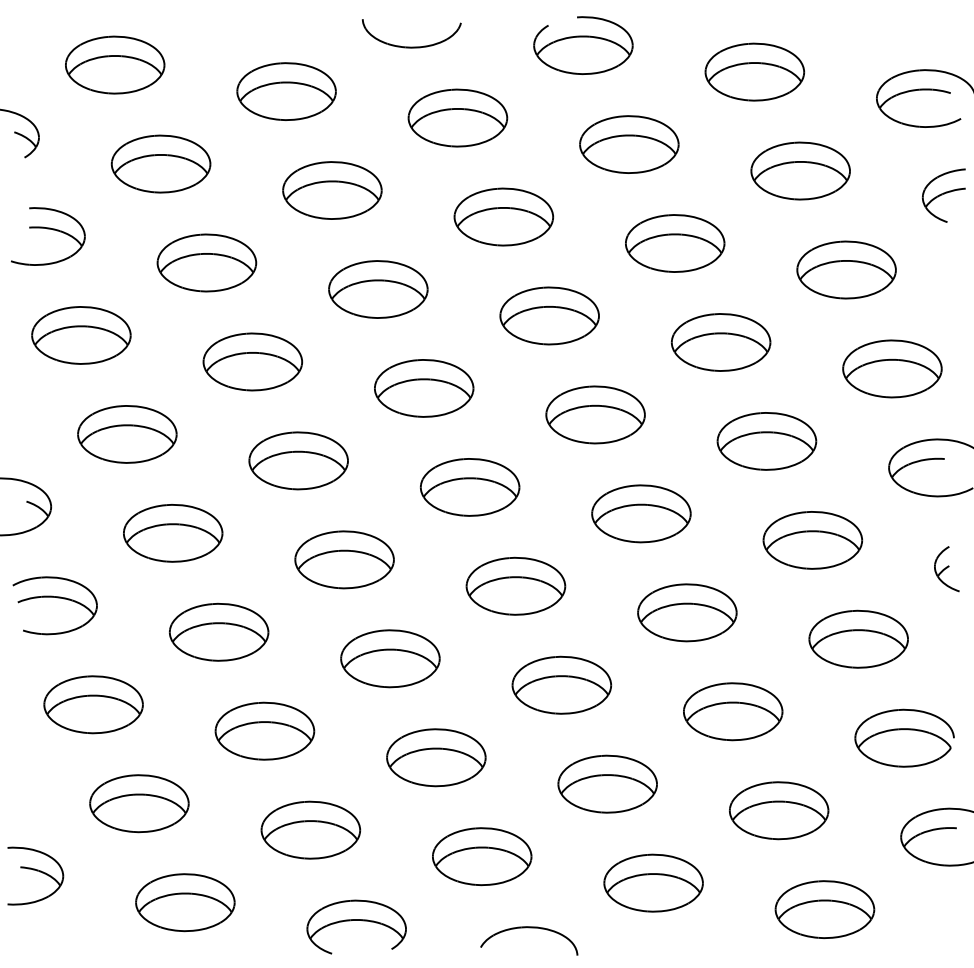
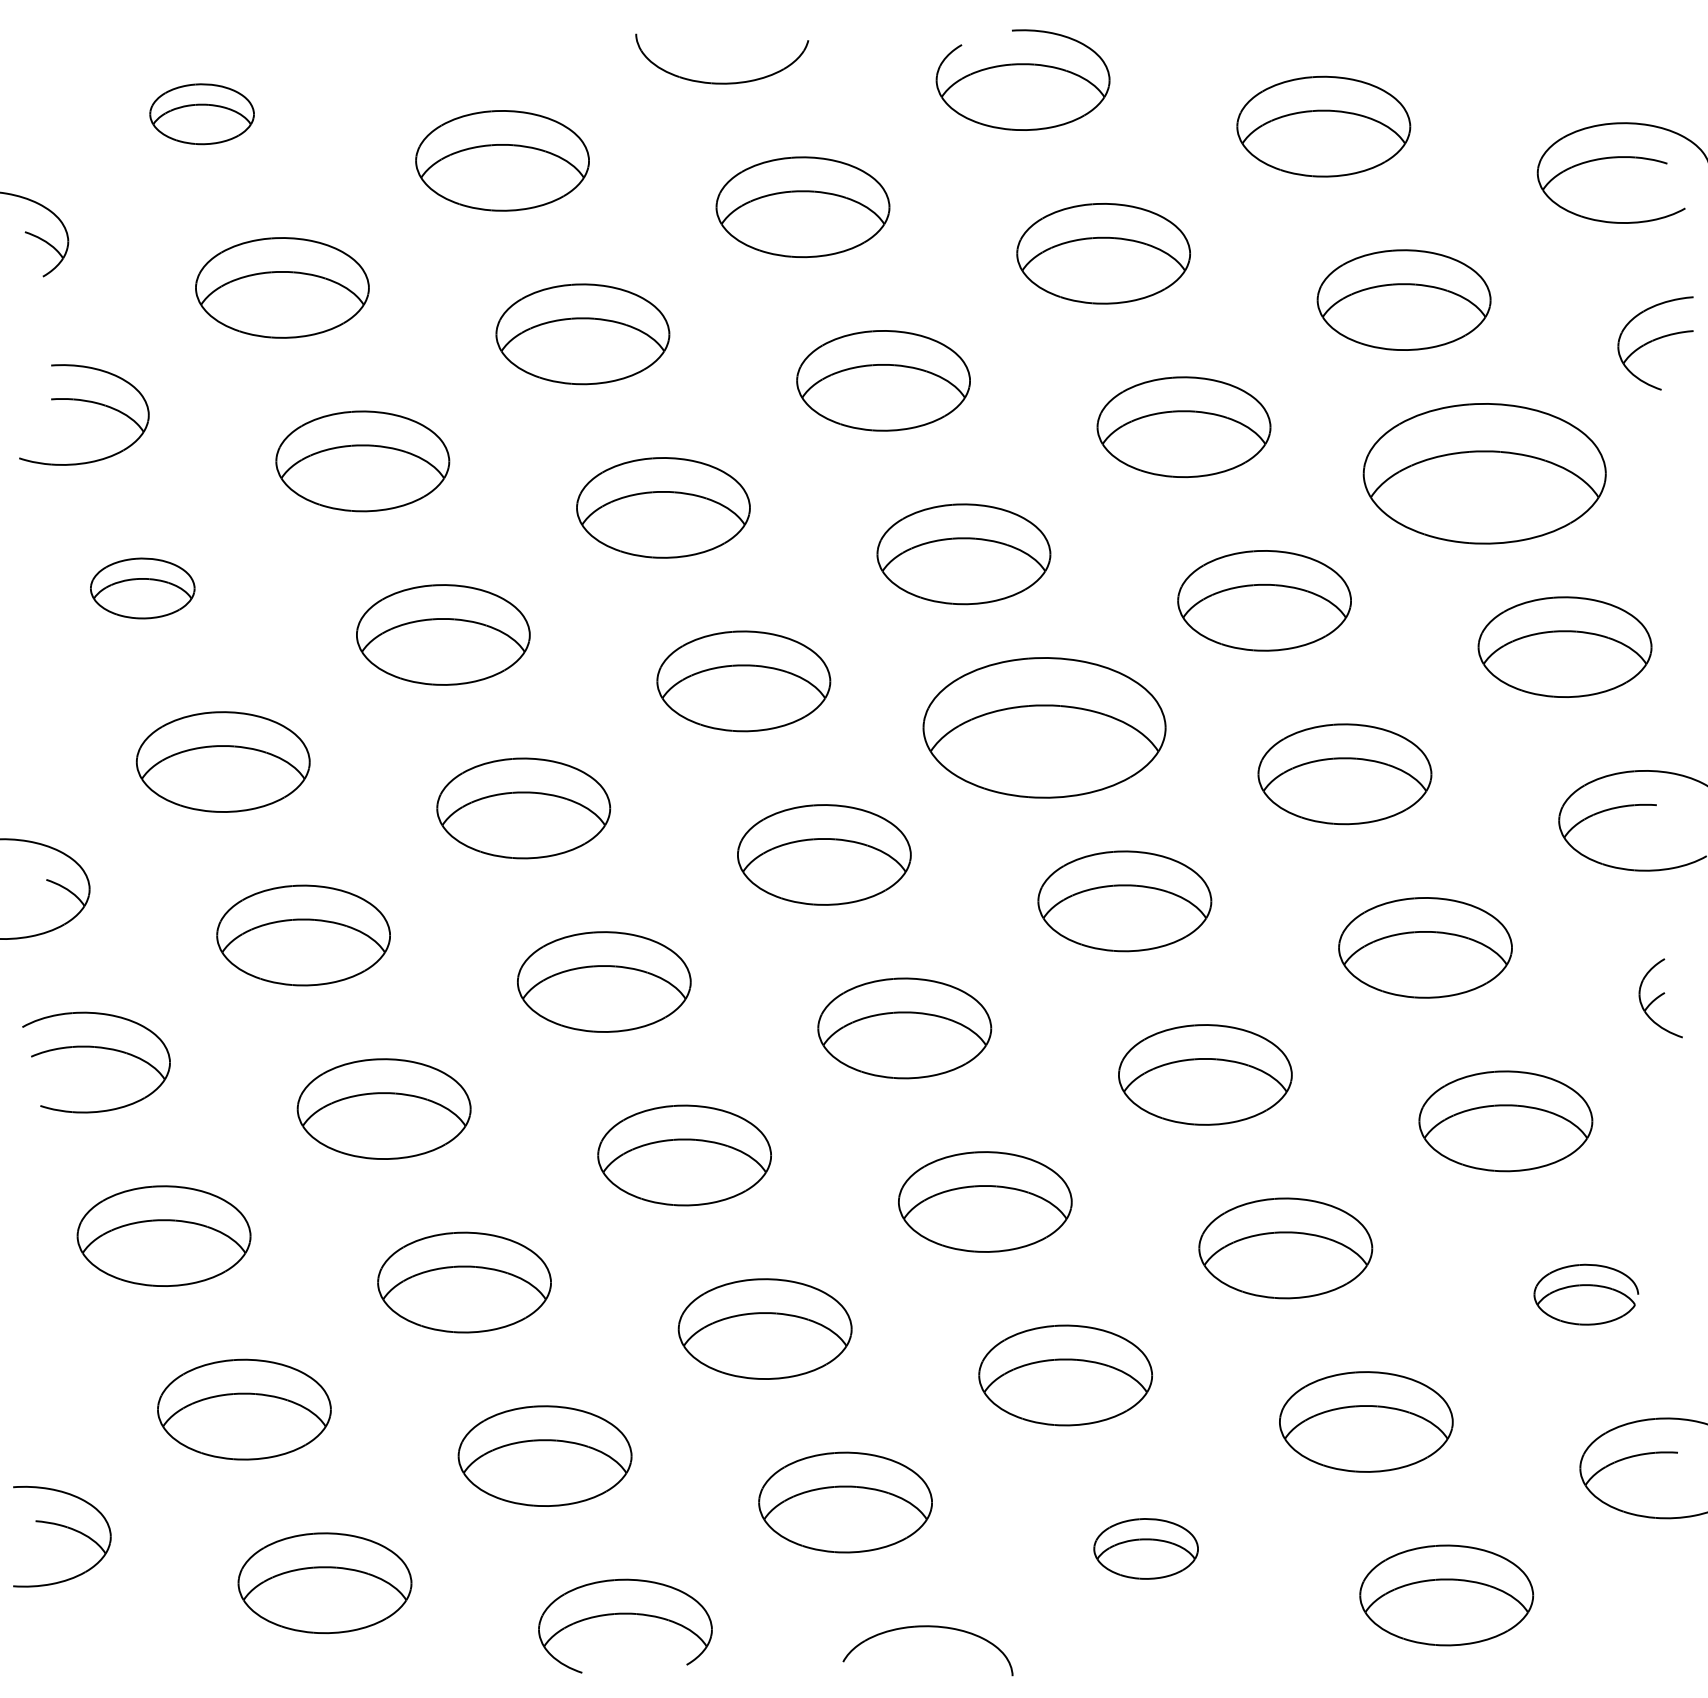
part: (115, 64) -> (202, 113), size x0.6
part: (846, 269) -> (1484, 472), size x1.4
part: (81, 335) -> (142, 588), size x0.6
part: (595, 414) -> (1044, 727), size x1.4
part: (904, 737) -> (1586, 1293), size x0.6
part: (653, 882) -> (1146, 1547), size x0.6

